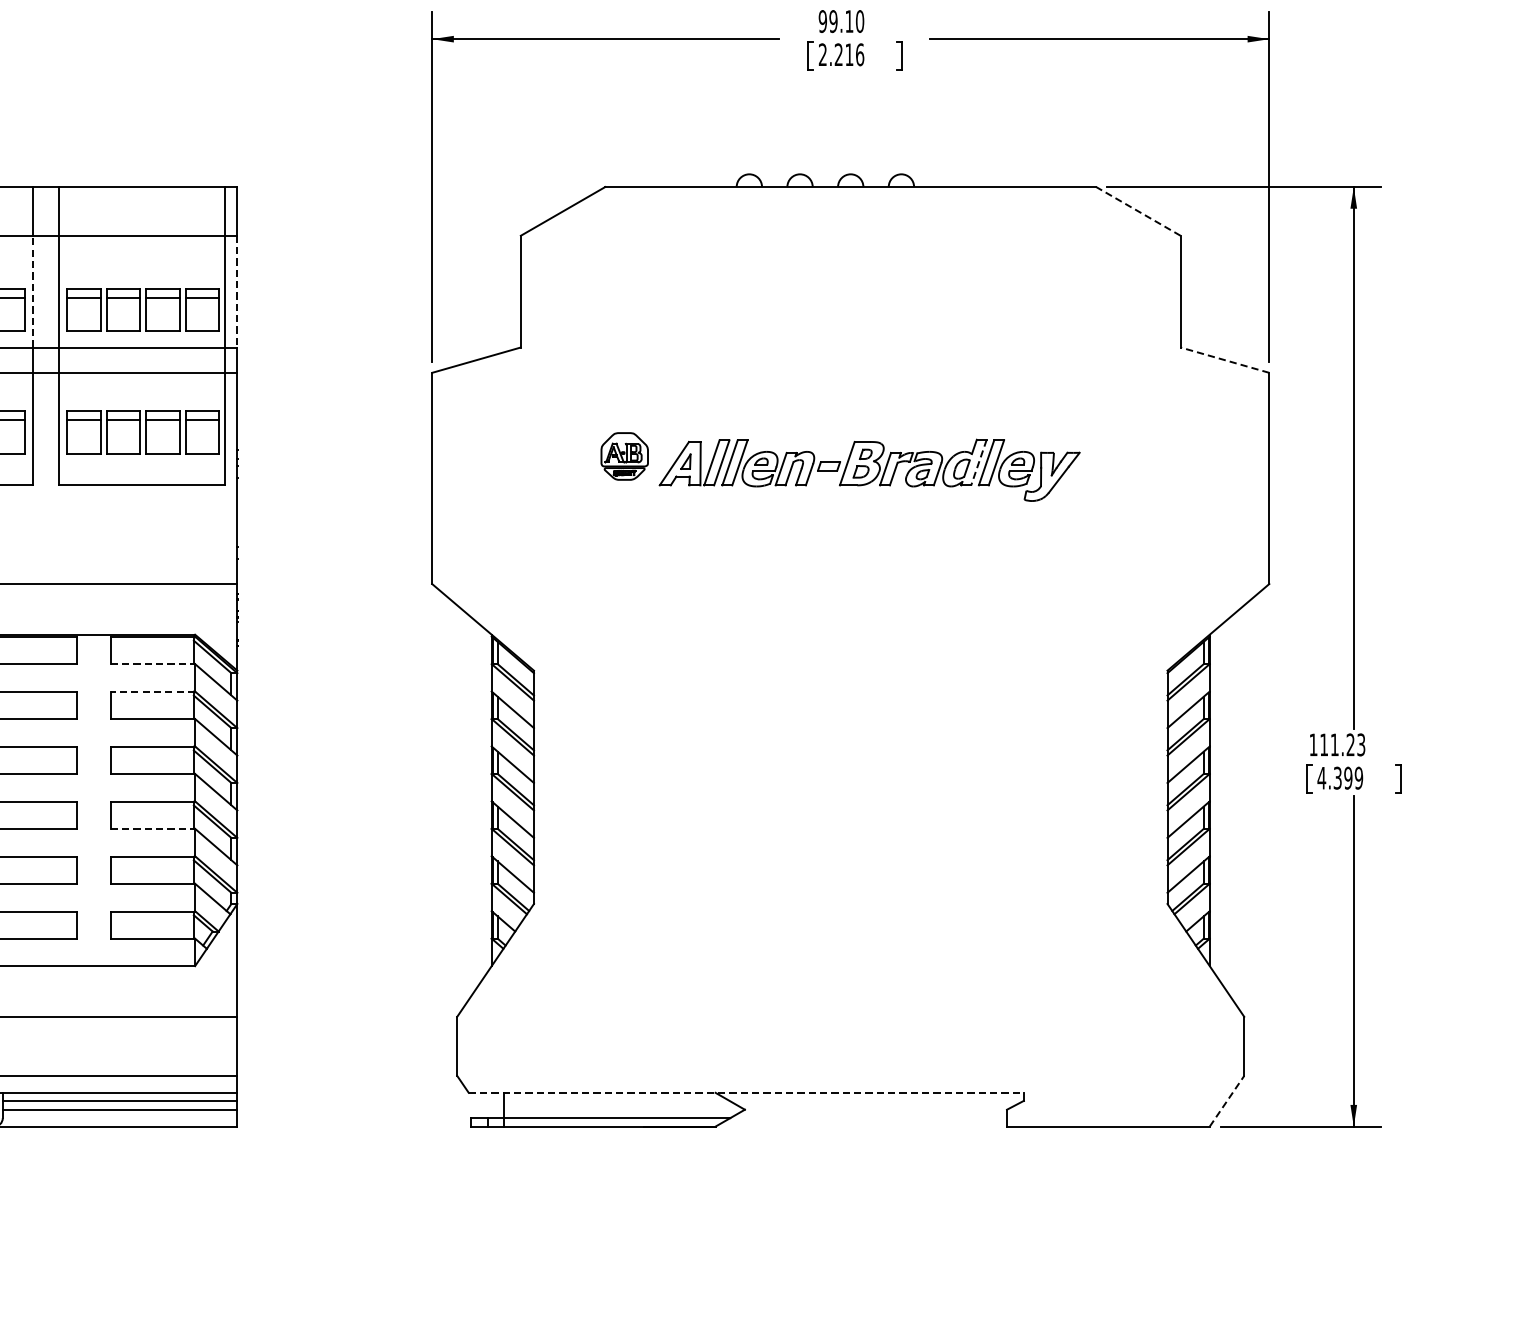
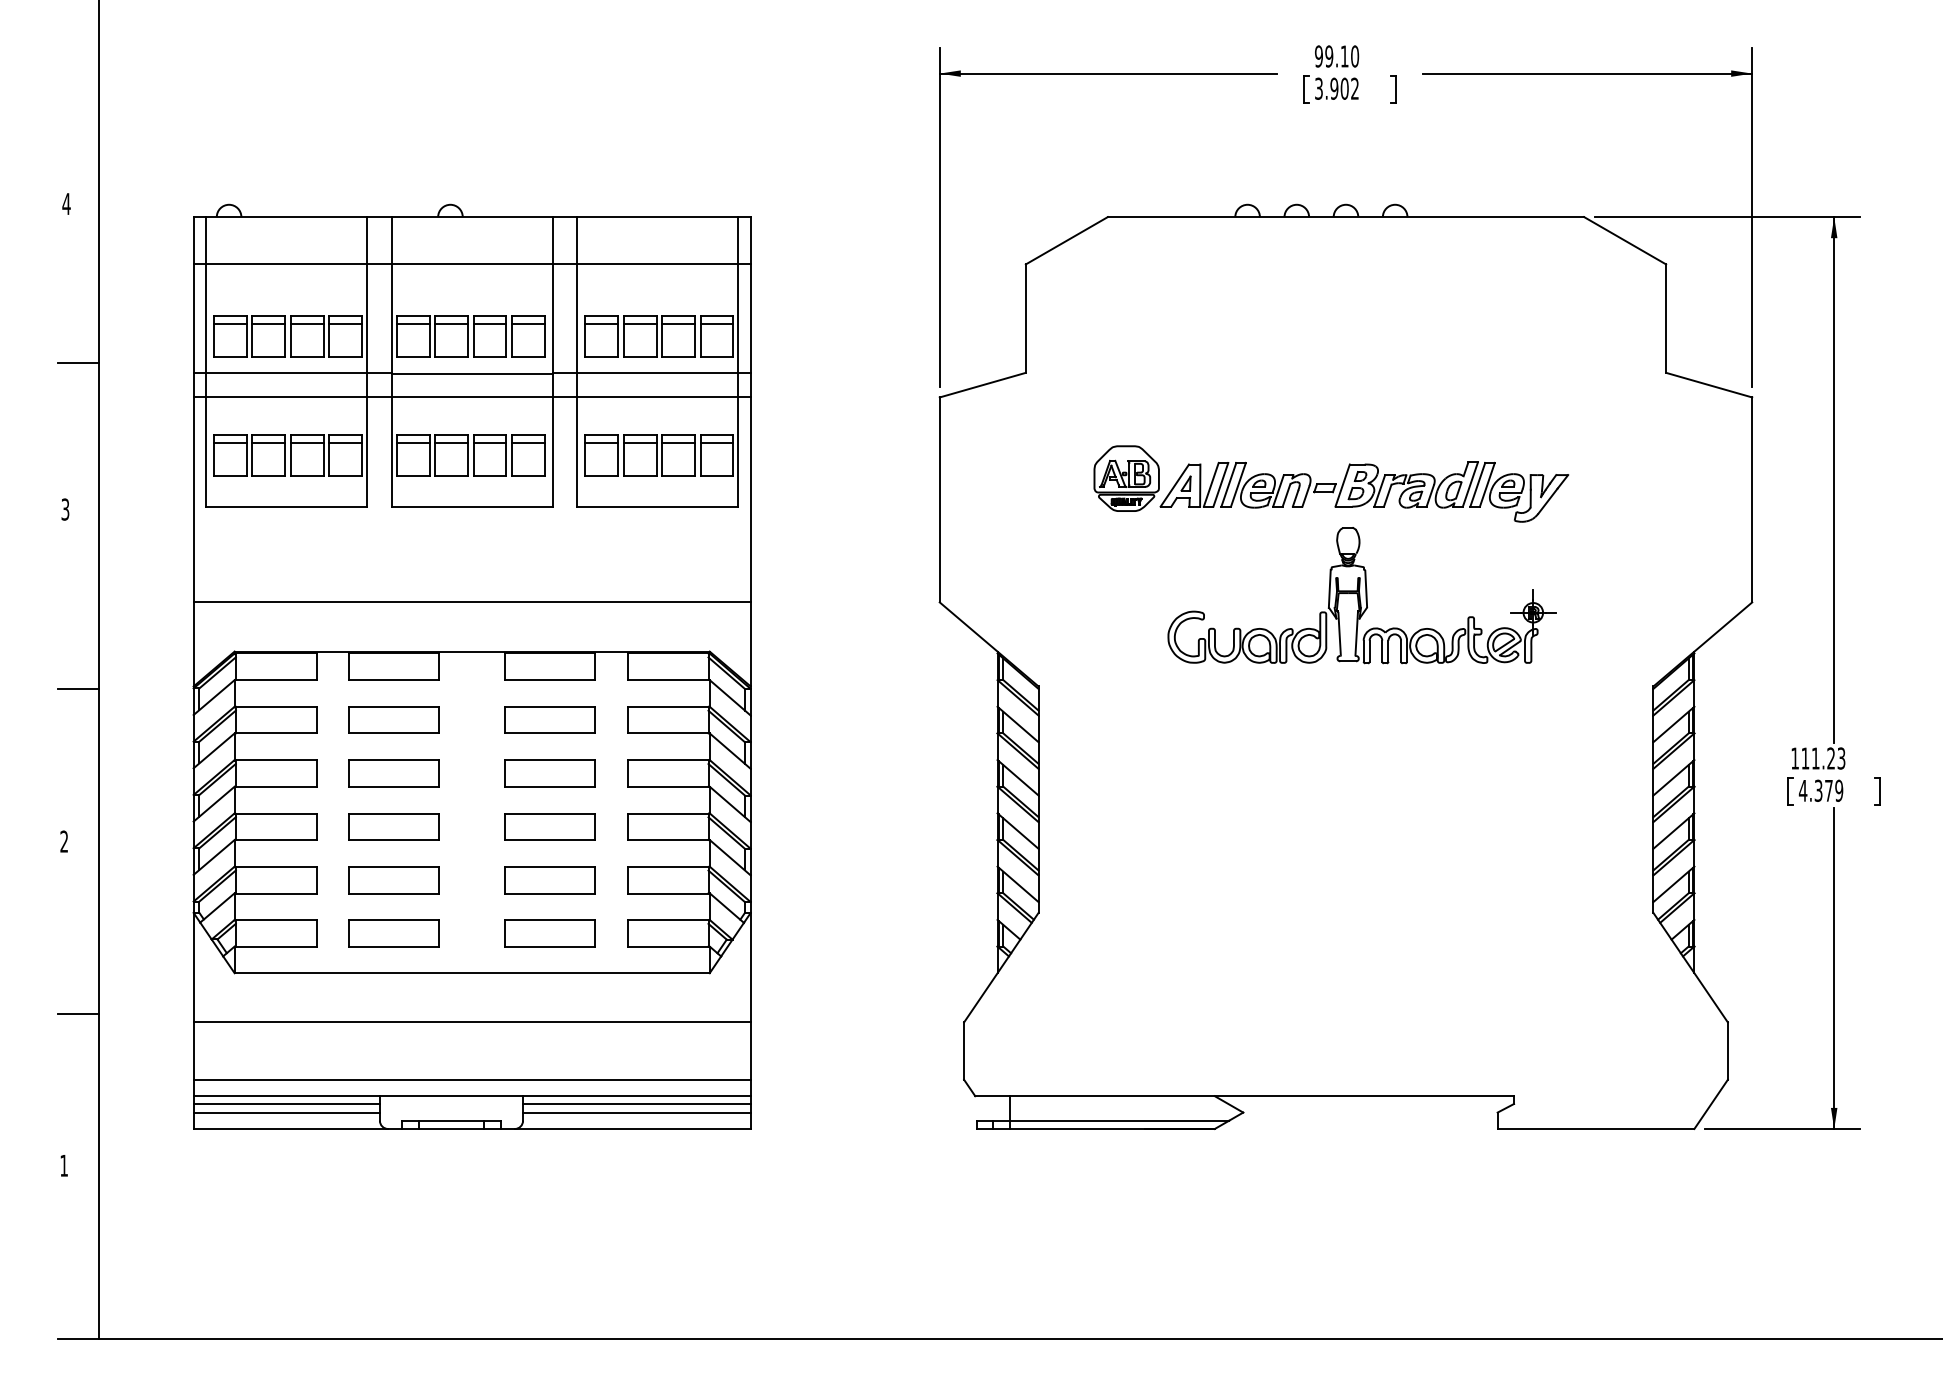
text: (841, 54) -> (1337, 88), 2.216 -> 3.902
line: (1137, 211) -> (1624, 240), dashed -> solid
line: (33, 291) -> (552, 318), dashed -> solid
line: (237, 292) -> (750, 319), dashed -> solid
line: (1225, 360) -> (1709, 385), dashed -> solid
part: (624, 456) -> (1126, 478), size x1.43
line: (979, 463) -> (1470, 485), dashed -> solid
part: (866, 576) -> (1361, 595), added
line: (152, 664) -> (668, 680), dashed -> solid
line: (152, 691) -> (668, 706), dashed -> solid
text: (1347, 777) -> (1828, 790), 4.399 -> 4.379
line: (152, 829) -> (668, 840), dashed -> solid
line: (747, 1093) -> (1245, 1096), dashed -> solid
line: (1227, 1101) -> (1711, 1104), dashed -> solid

